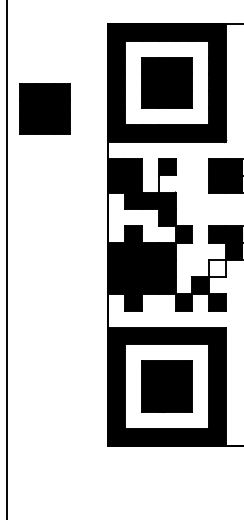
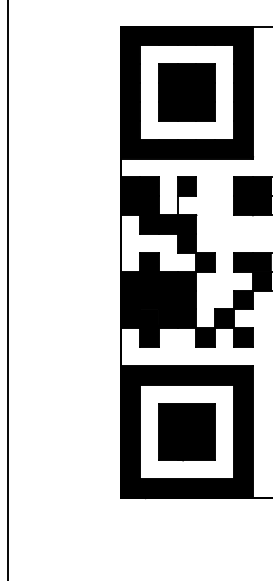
part: (44, 108) -> (49, 121), removed
fill: (217, 268) -> (243, 300), added

